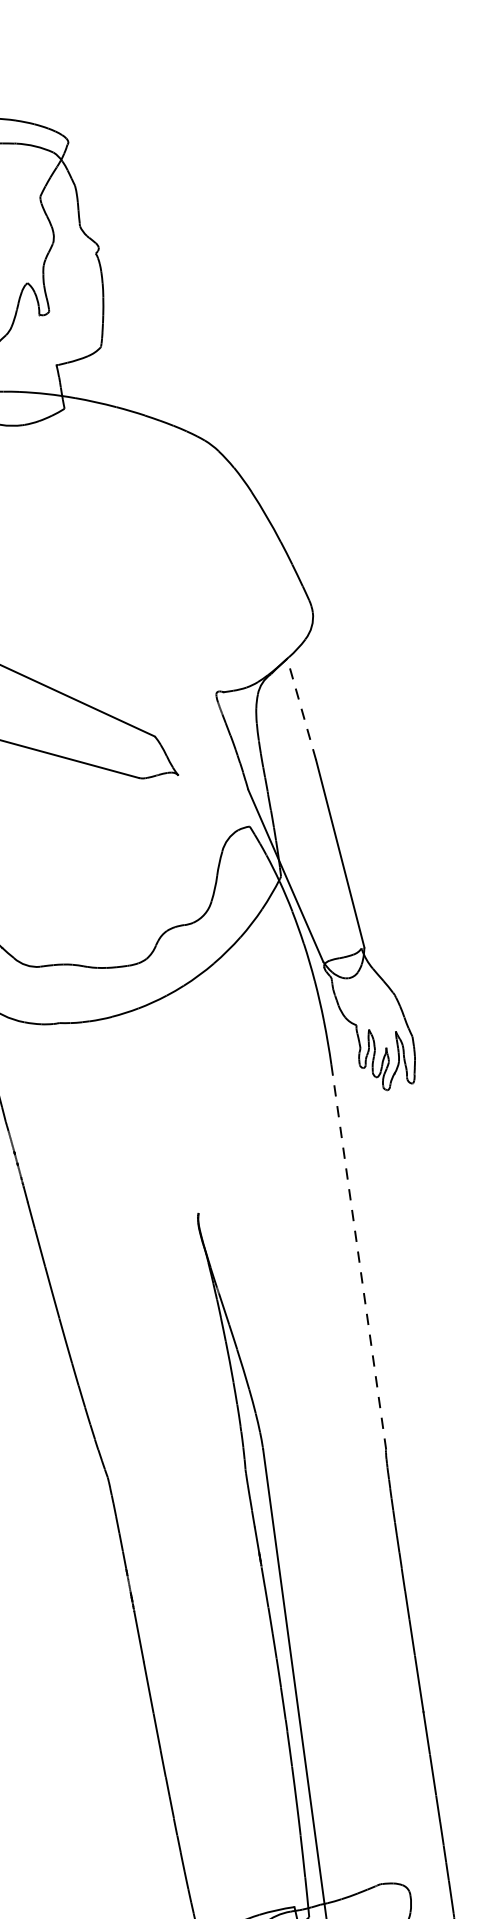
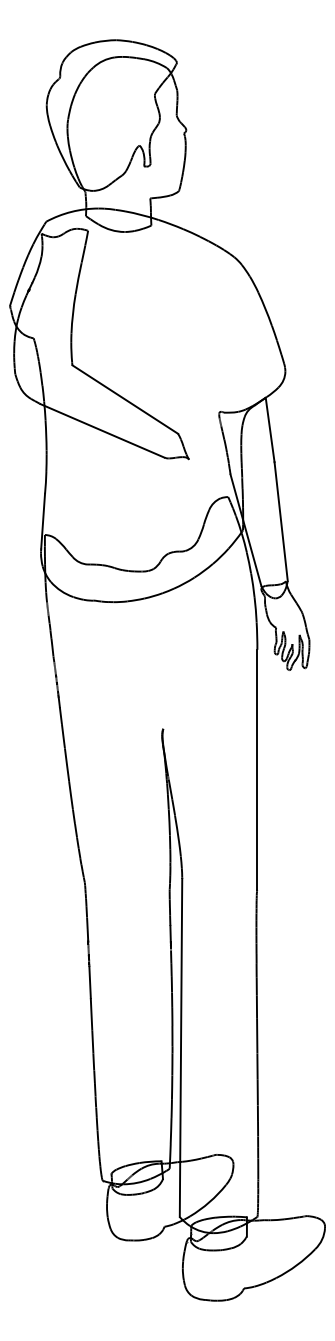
line: (302, 708) -> (270, 429), dashed -> solid
line: (358, 1256) -> (257, 769), dashed -> solid

